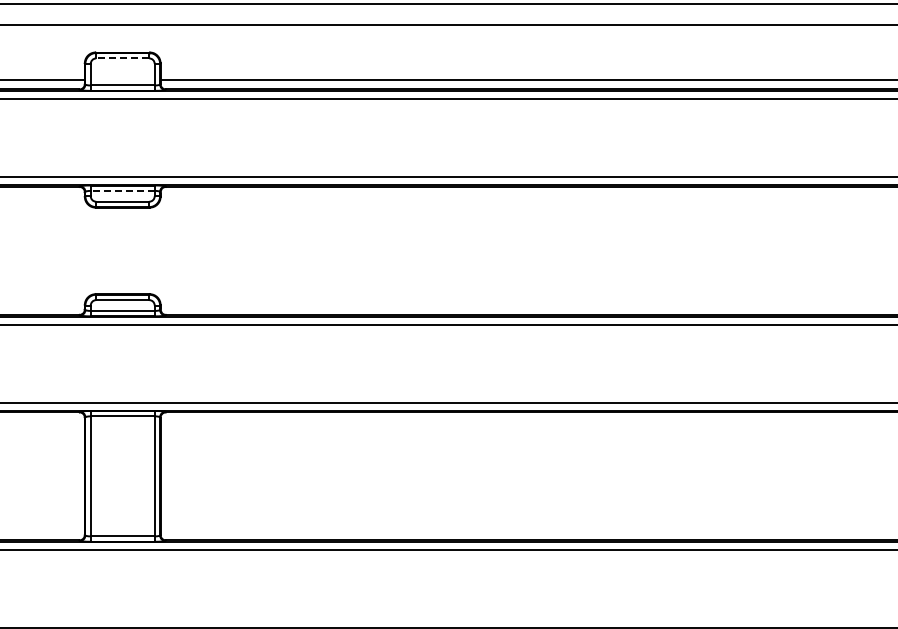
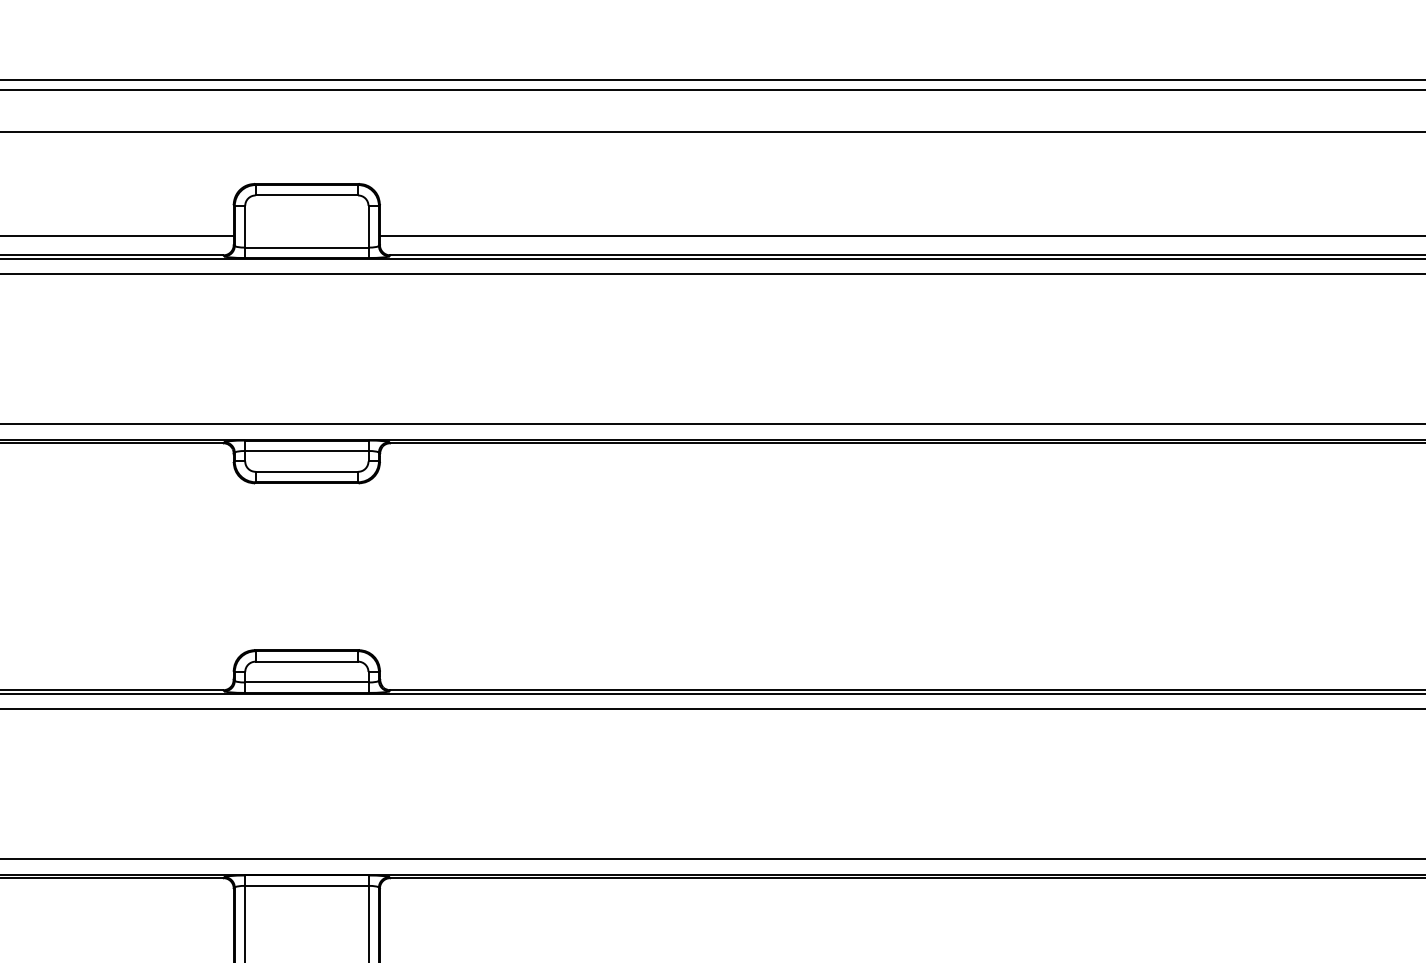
line: (122, 58) -> (306, 195), dashed -> solid
line: (122, 190) -> (306, 450), dashed -> solid

